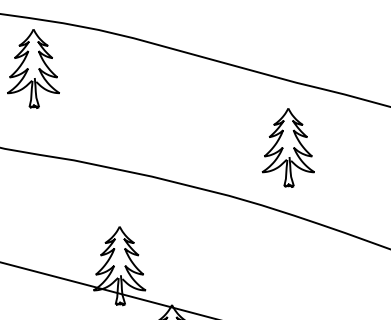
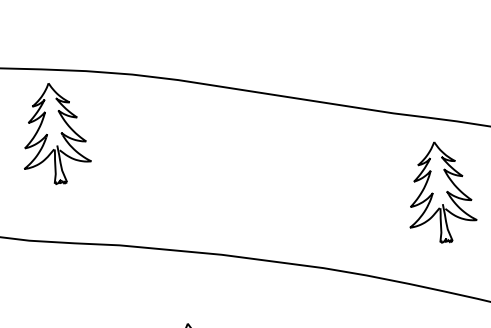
part: (287, 147) -> (438, 192), moved

